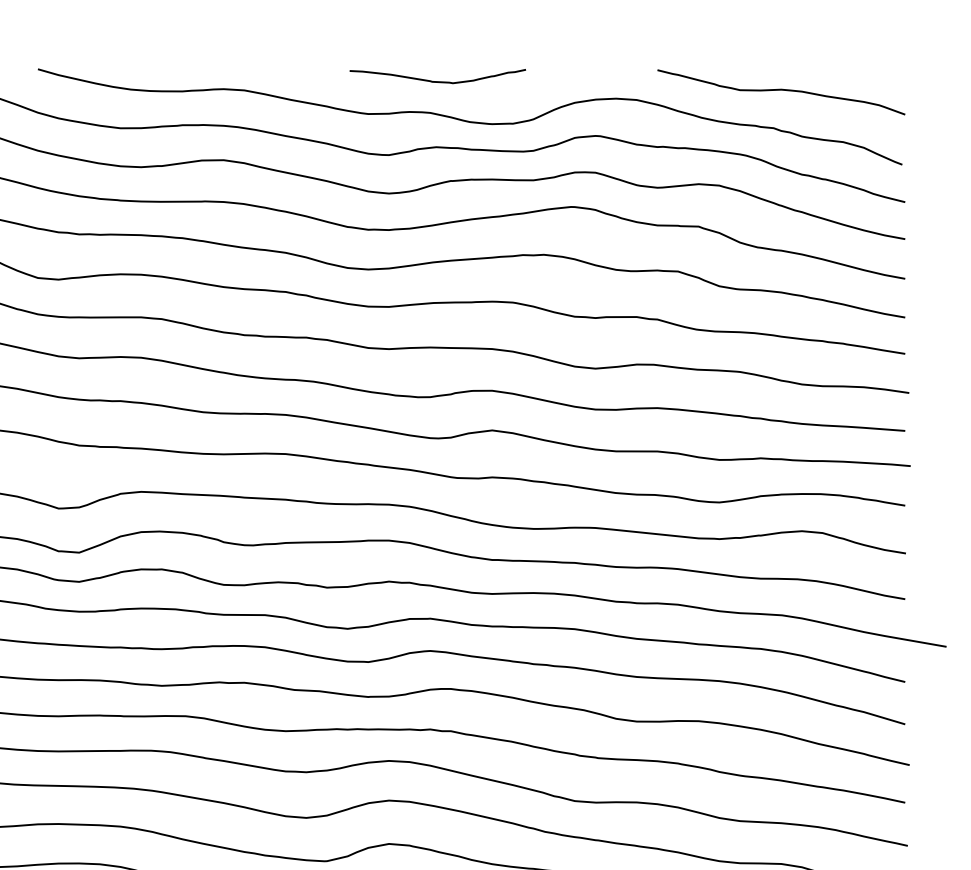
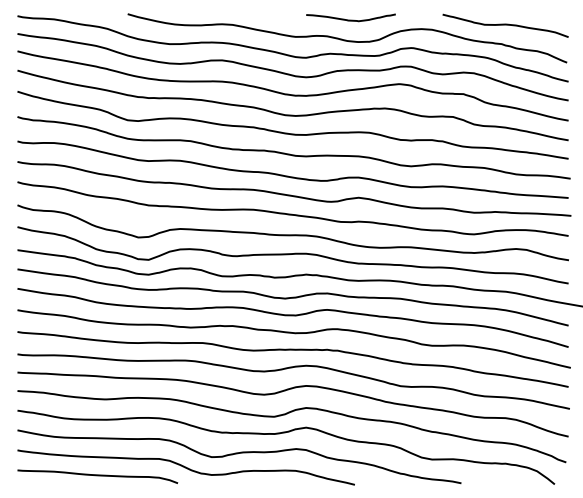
curve: (436, 79) -> (350, 19), moved

